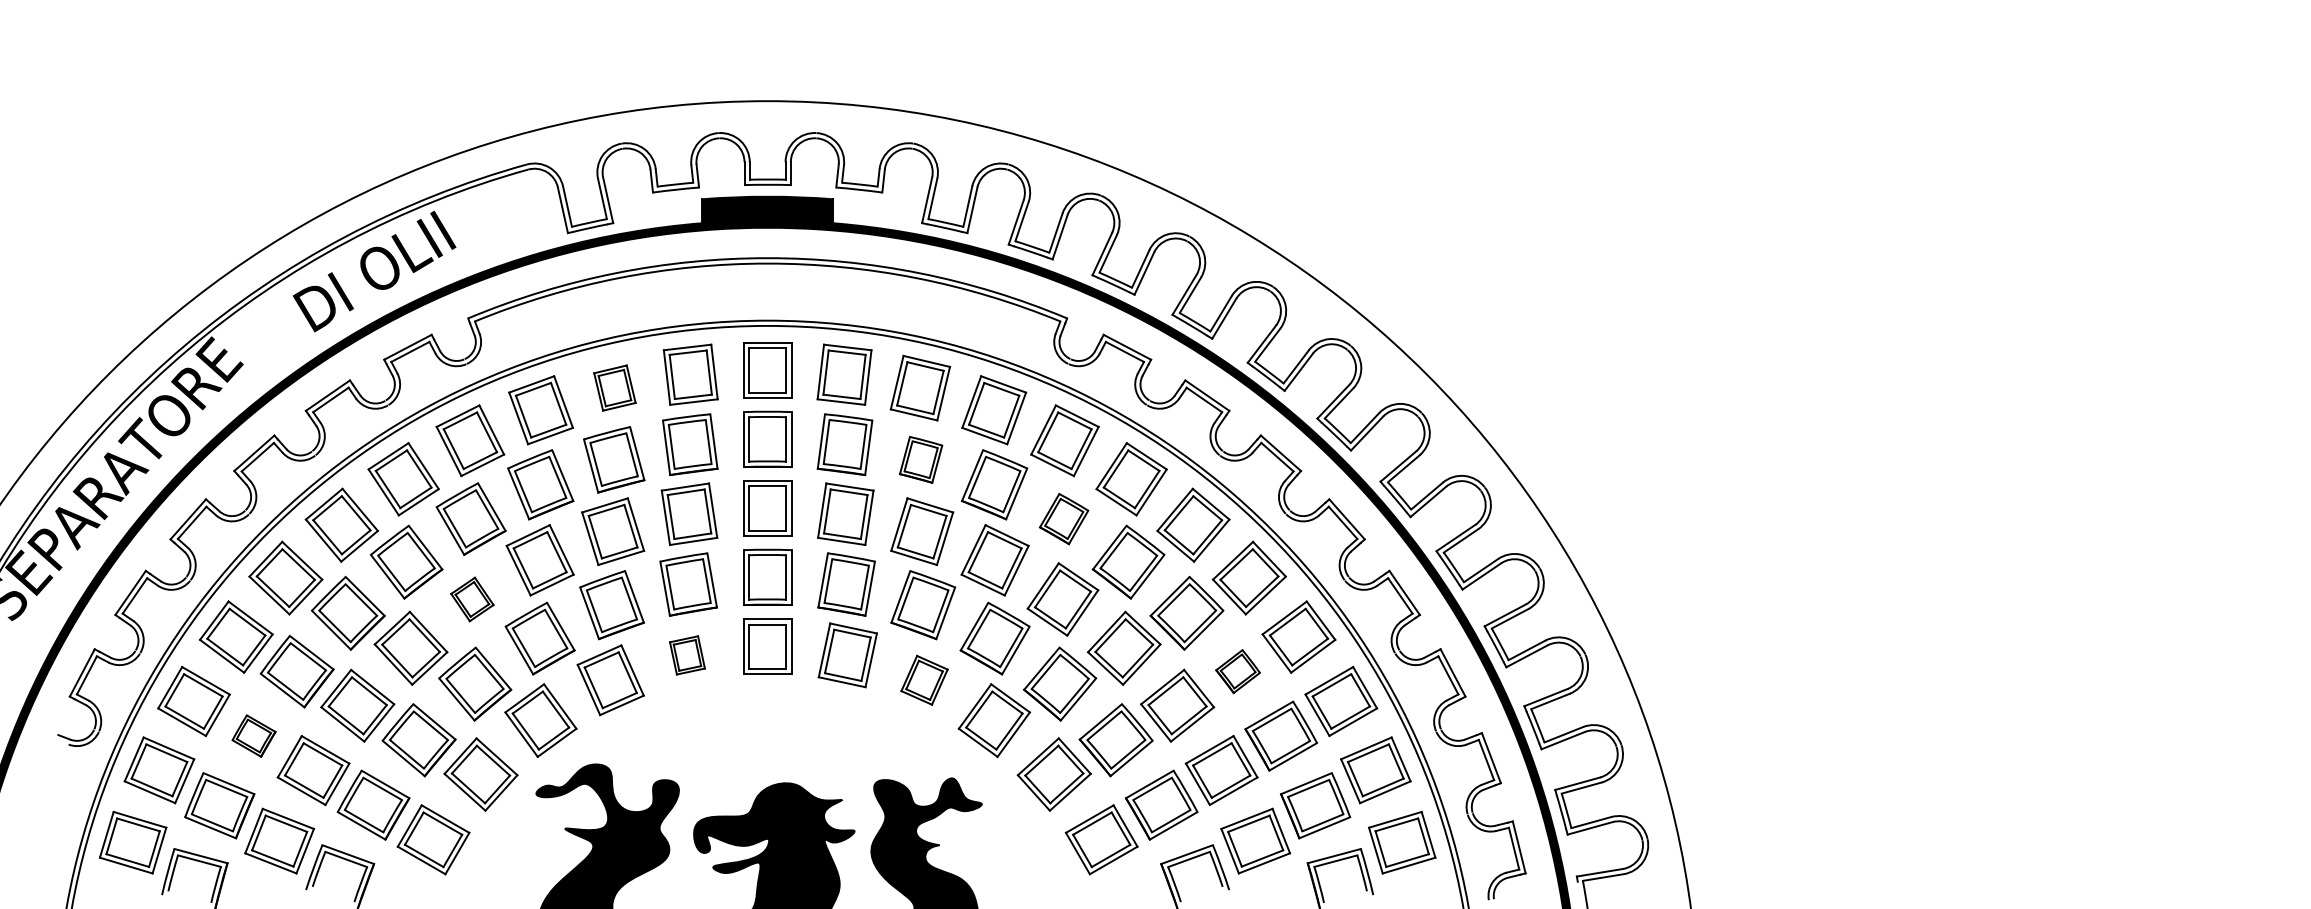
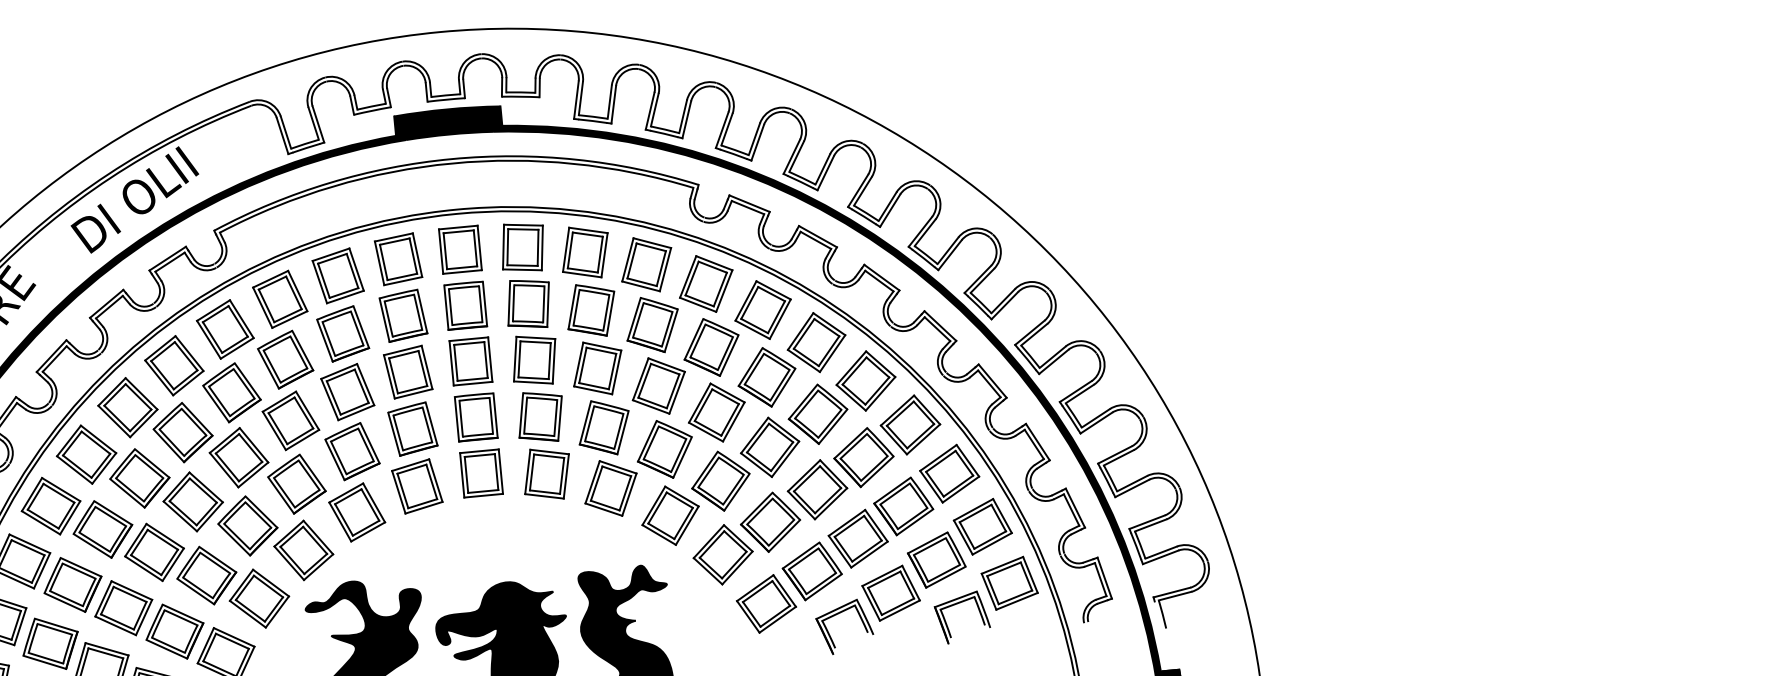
part: (614, 387) -> (337, 275), size x1.43
part: (920, 459) -> (590, 310), size x1.43
part: (1063, 518) -> (711, 347), size x1.43
part: (472, 599) -> (239, 457), size x1.67
part: (687, 655) -> (417, 486), size x1.67
part: (1237, 671) -> (863, 457), size x1.67
part: (924, 680) -> (610, 488), size x1.43
part: (253, 735) -> (72, 584), size x1.67

